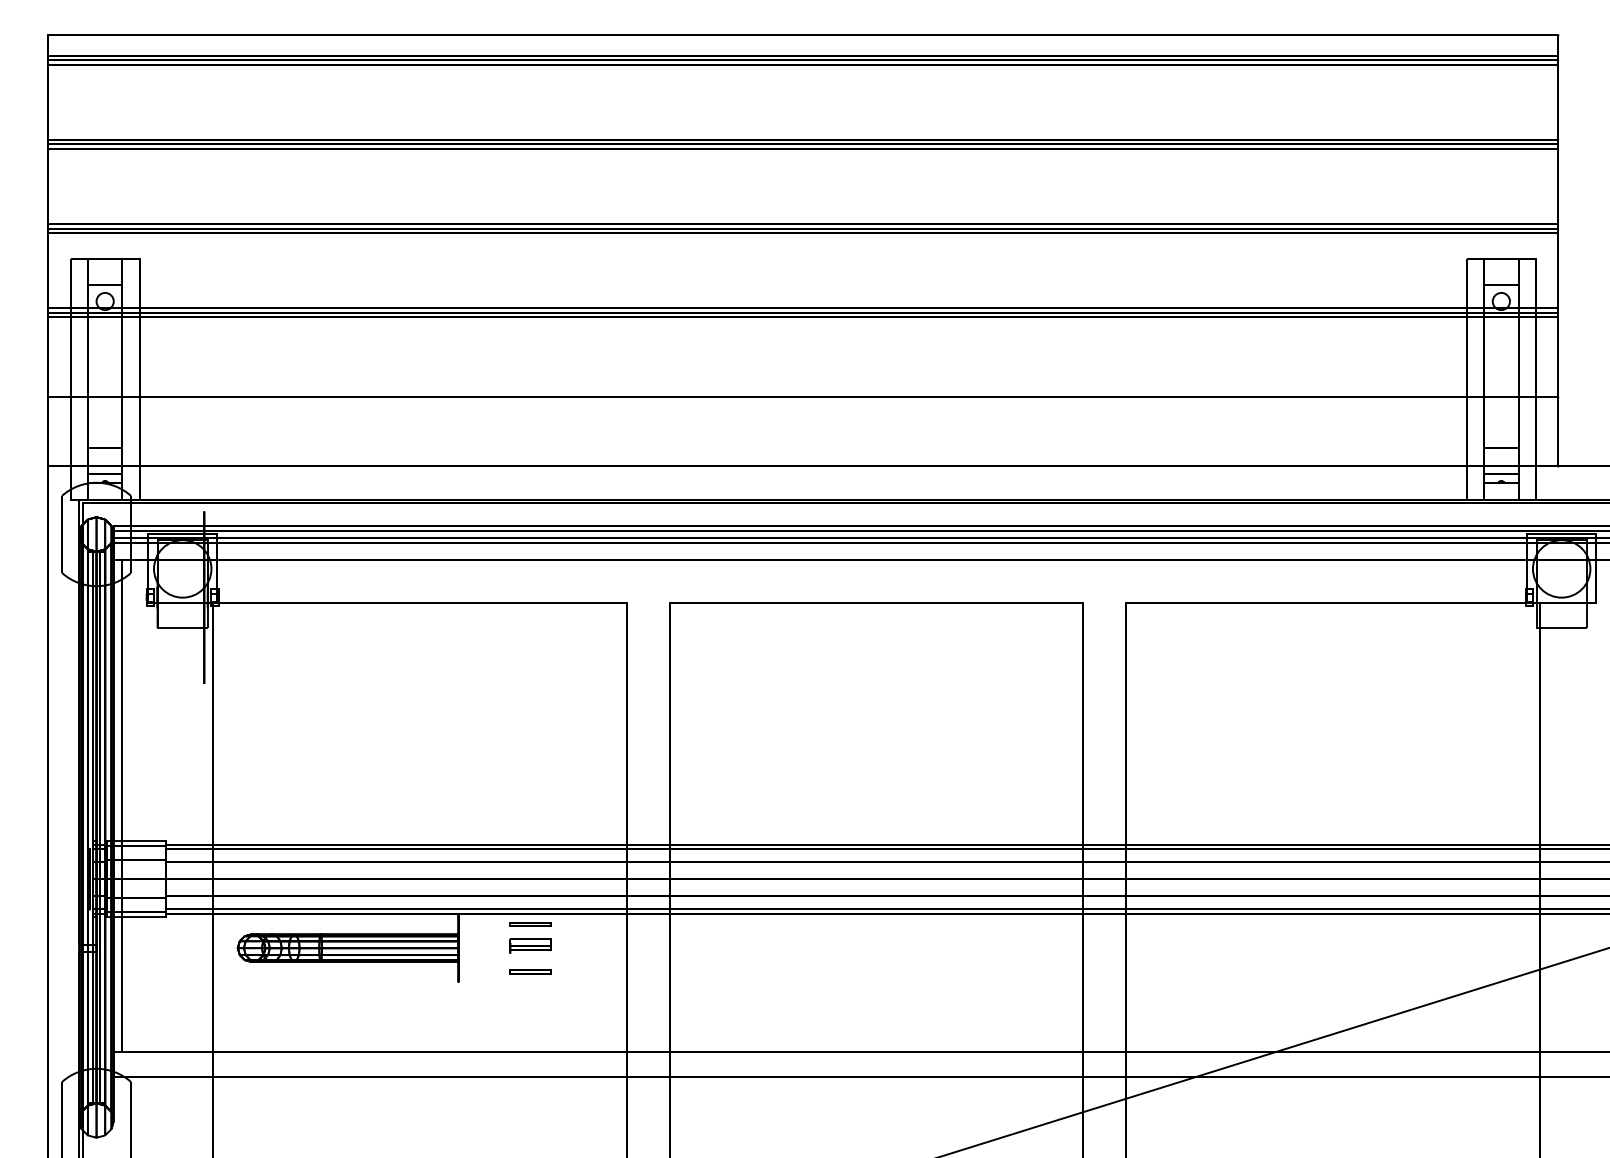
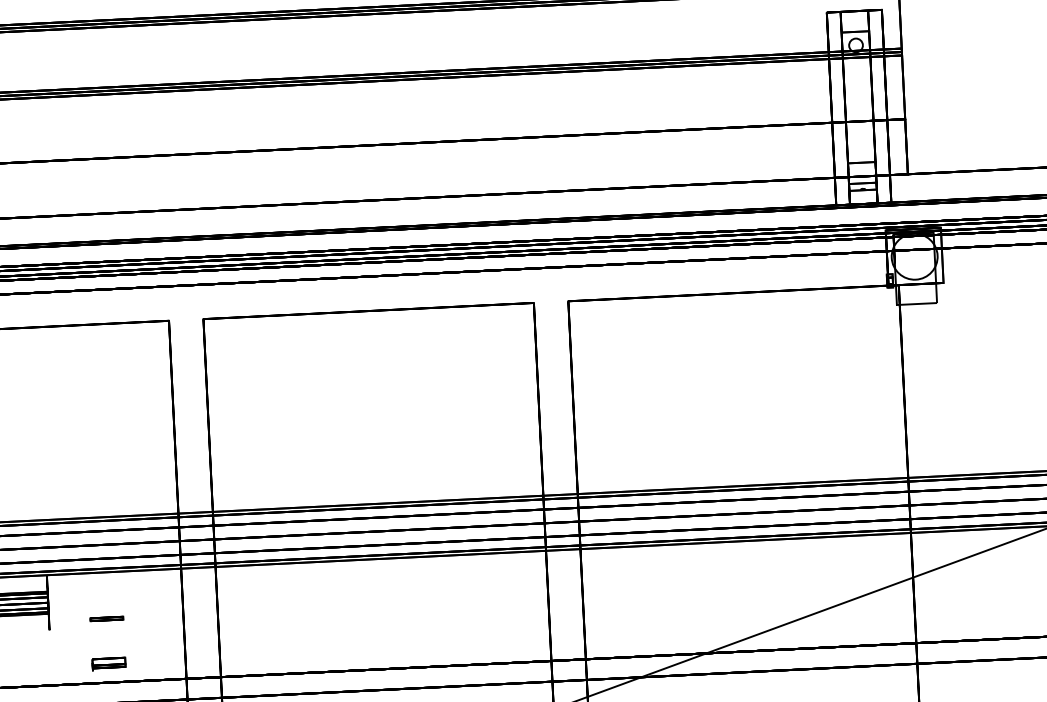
line: (530, 923) -> (104, 580), removed
part: (530, 945) -> (108, 664), moved

